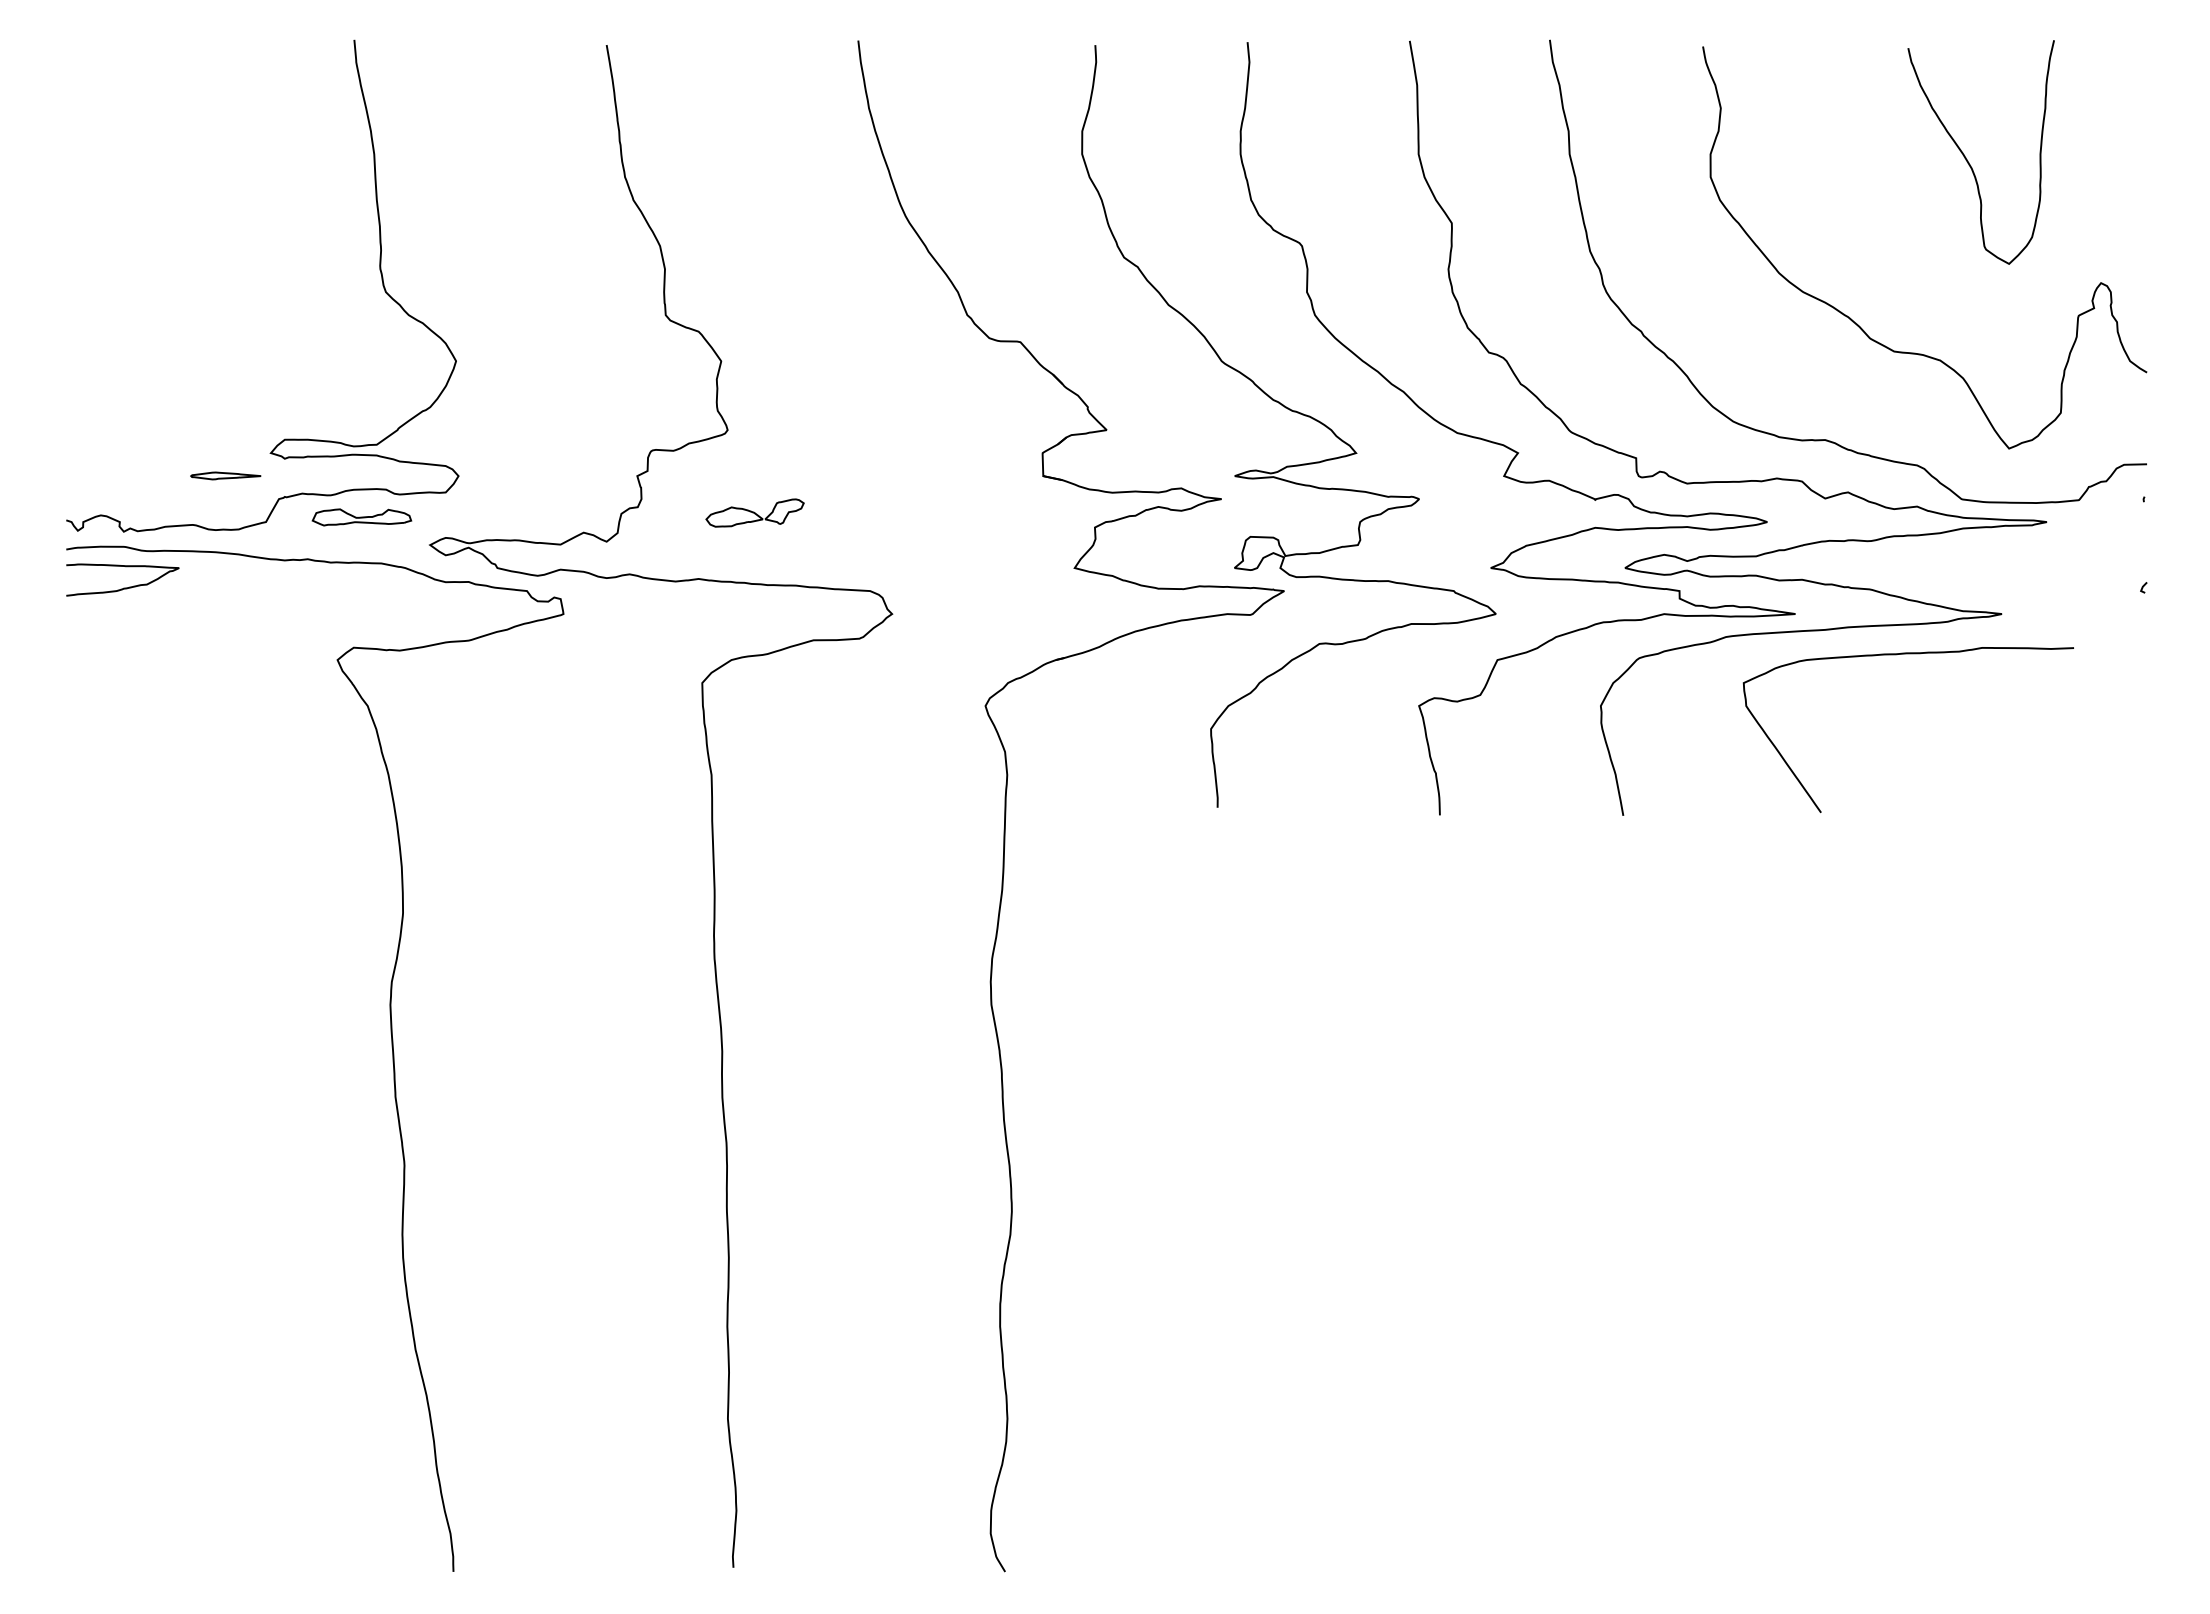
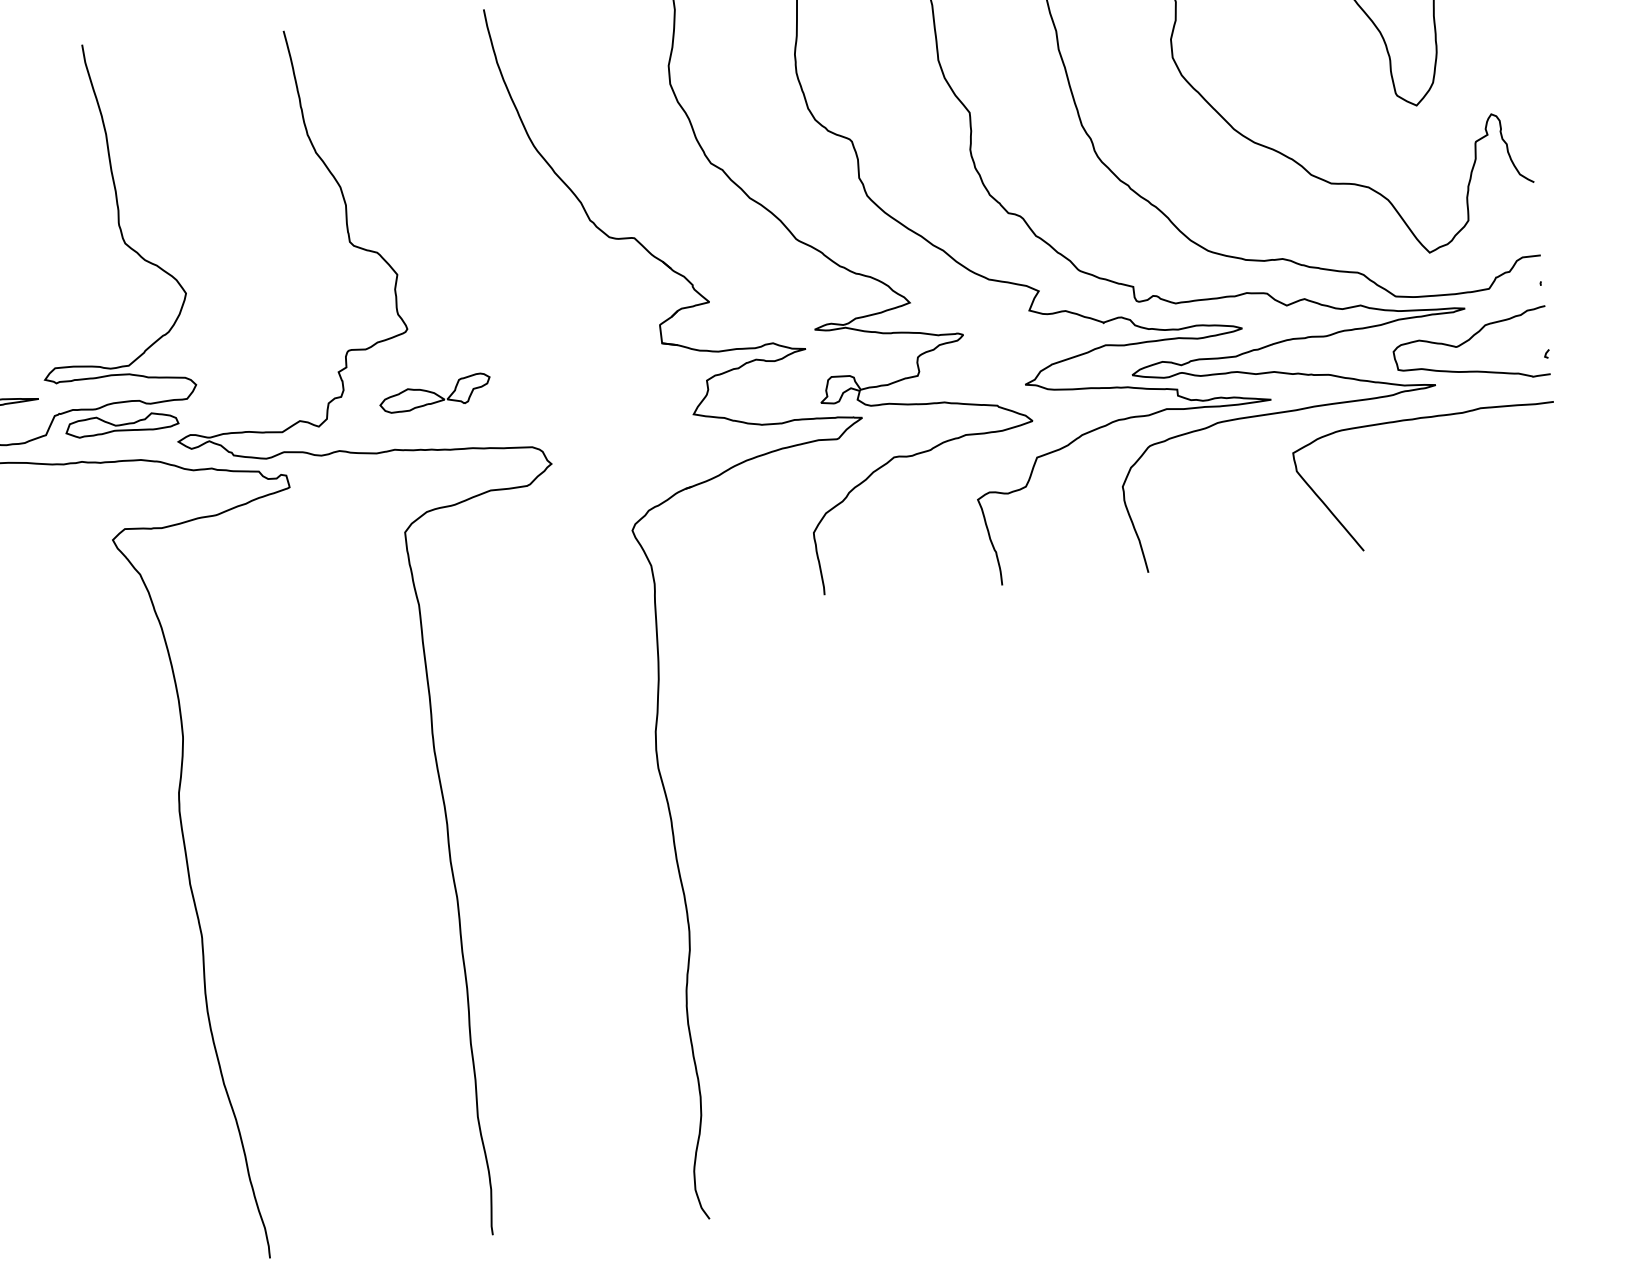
part: (754, 512) -> (434, 392), size x1.43
part: (361, 517) -> (121, 424), size x1.43
curve: (2046, 563) -> (1467, 341), added
curve: (1896, 655) -> (1412, 420), moved

